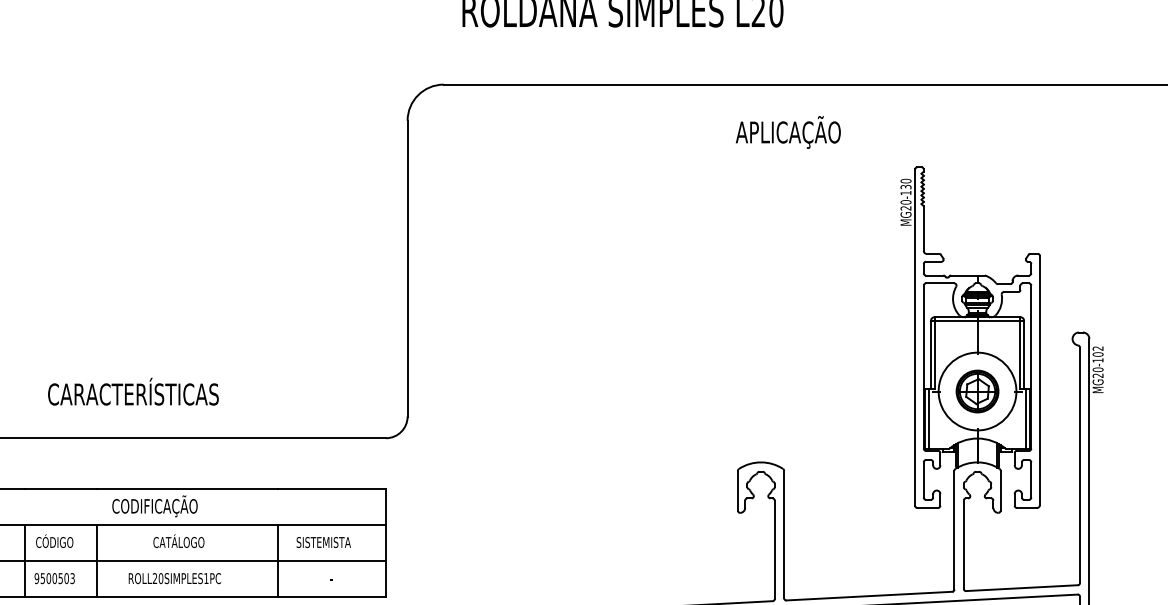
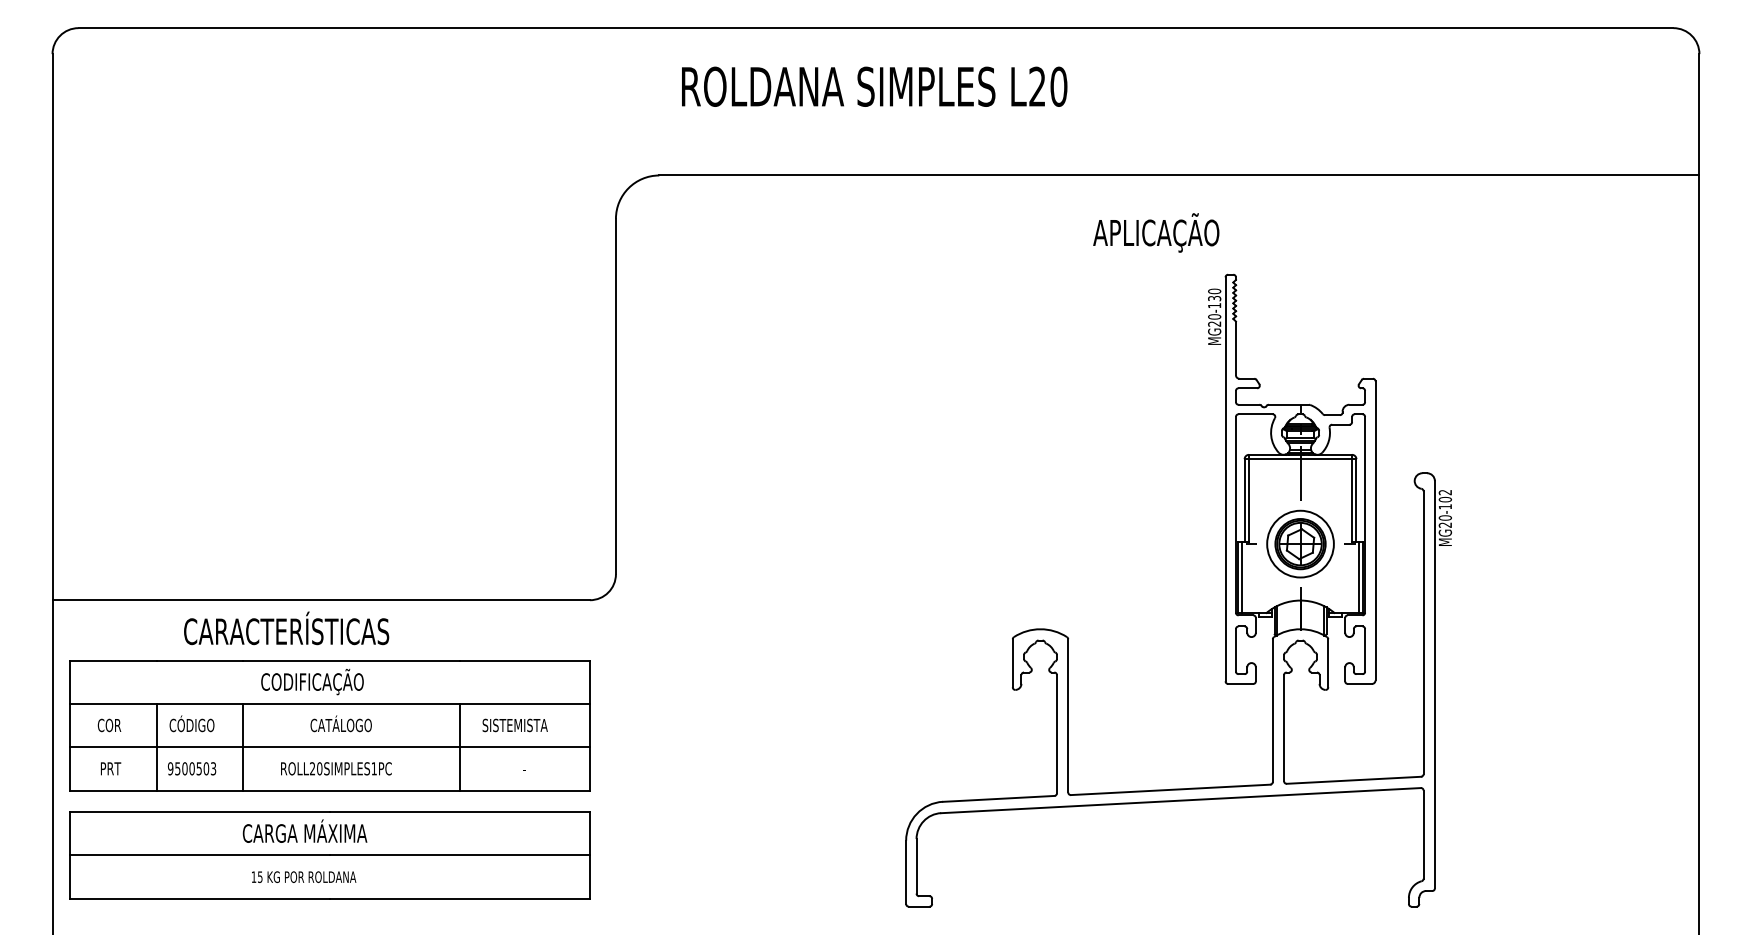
text: (788, 132) -> (1156, 232), moved
text: (133, 391) -> (286, 628), moved
circle: (977, 391) -> (1300, 543), size x0.71

